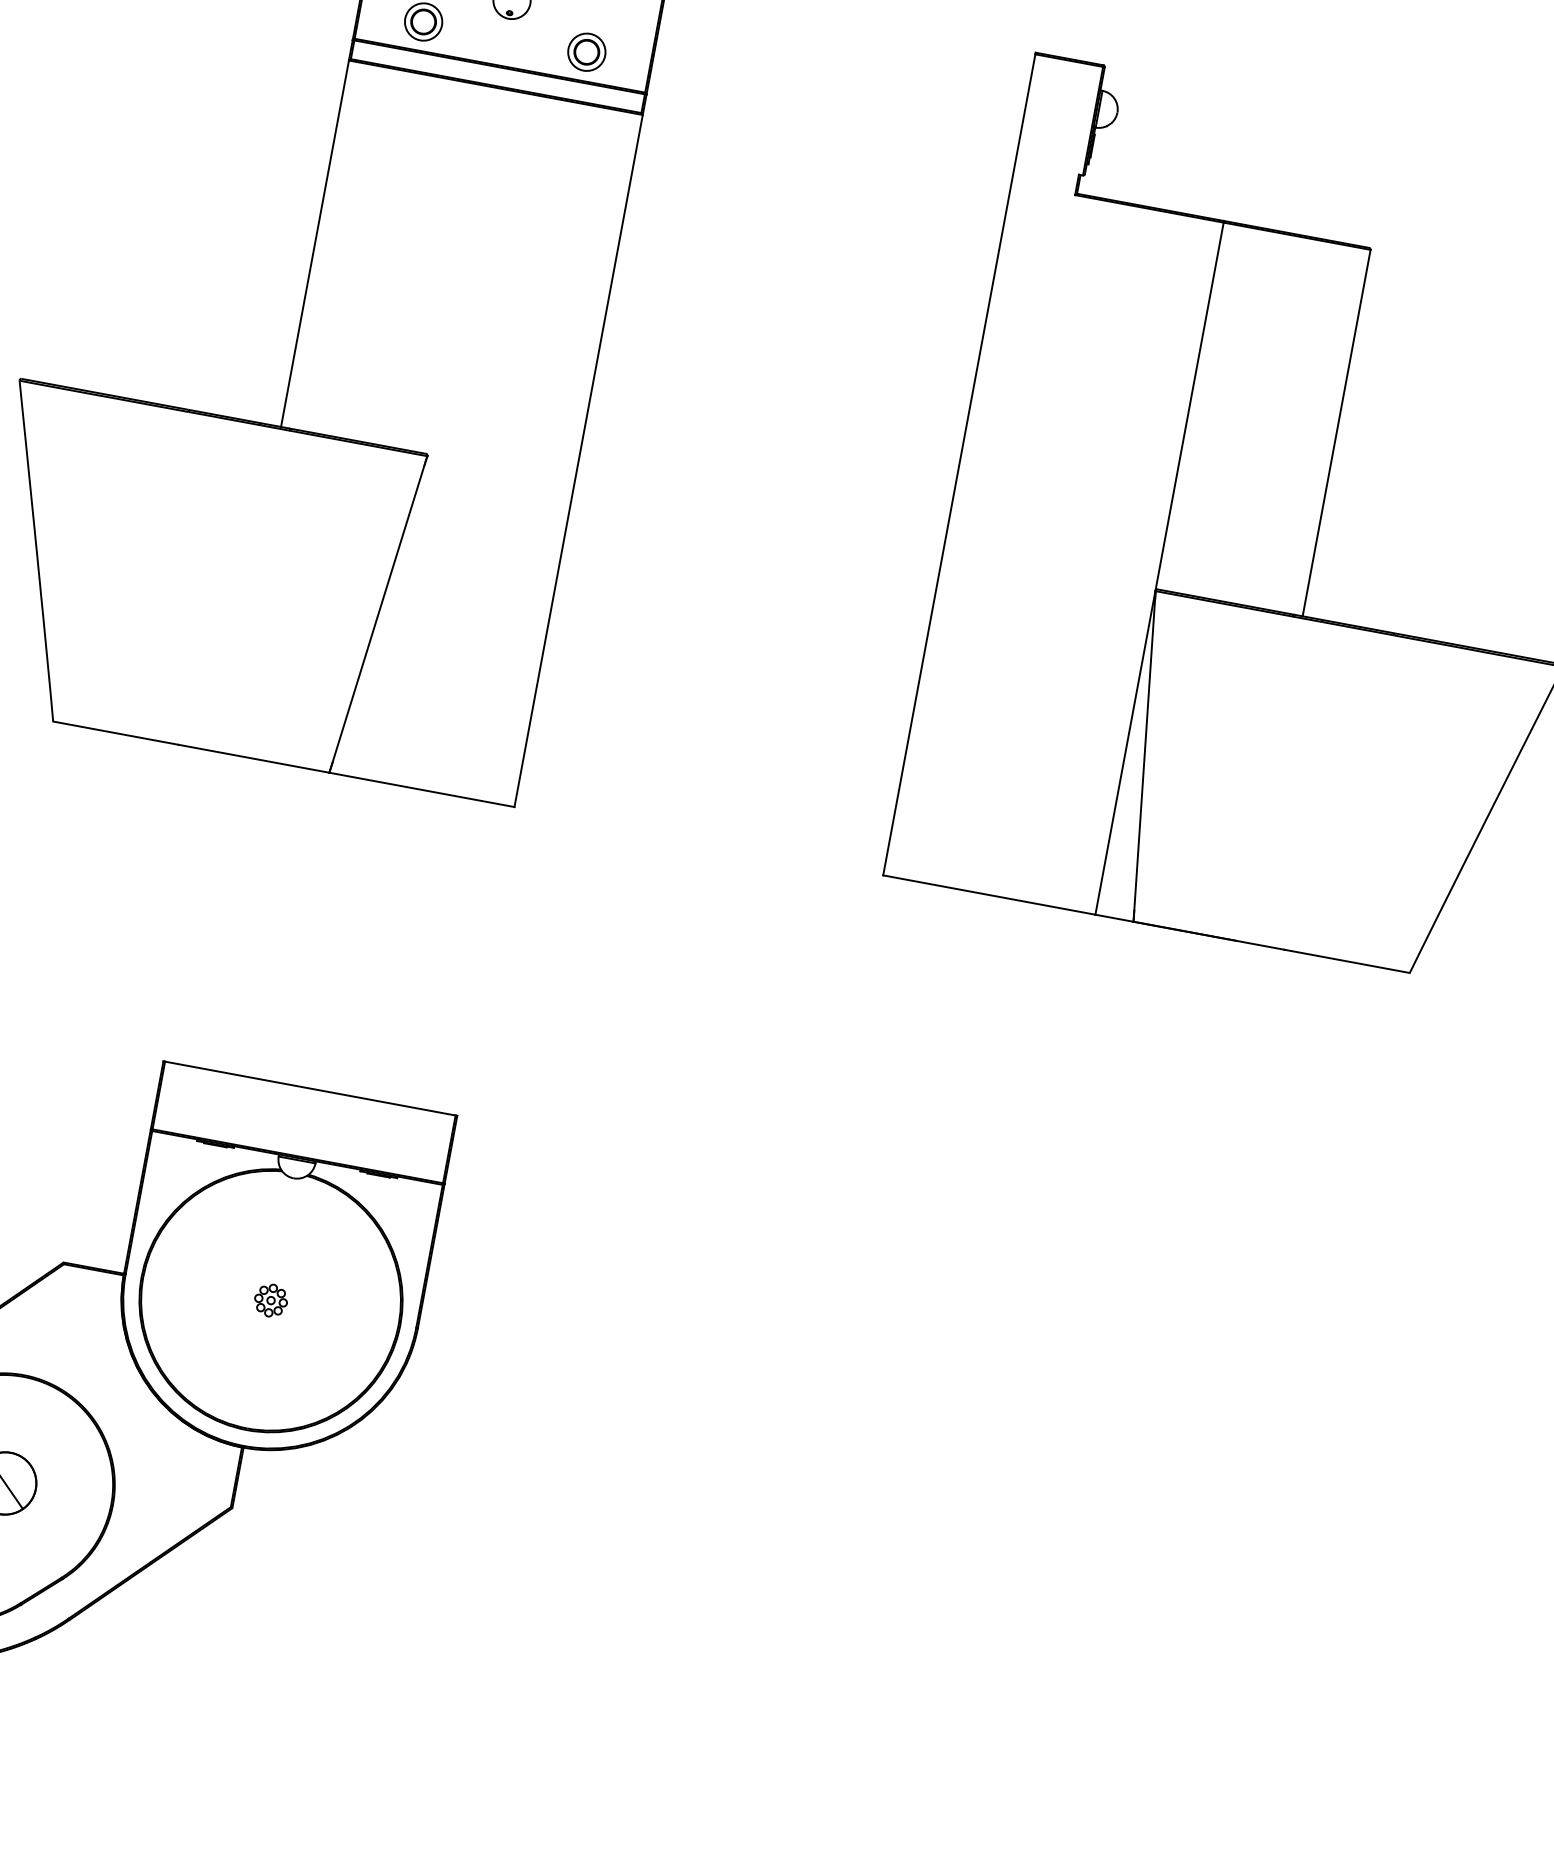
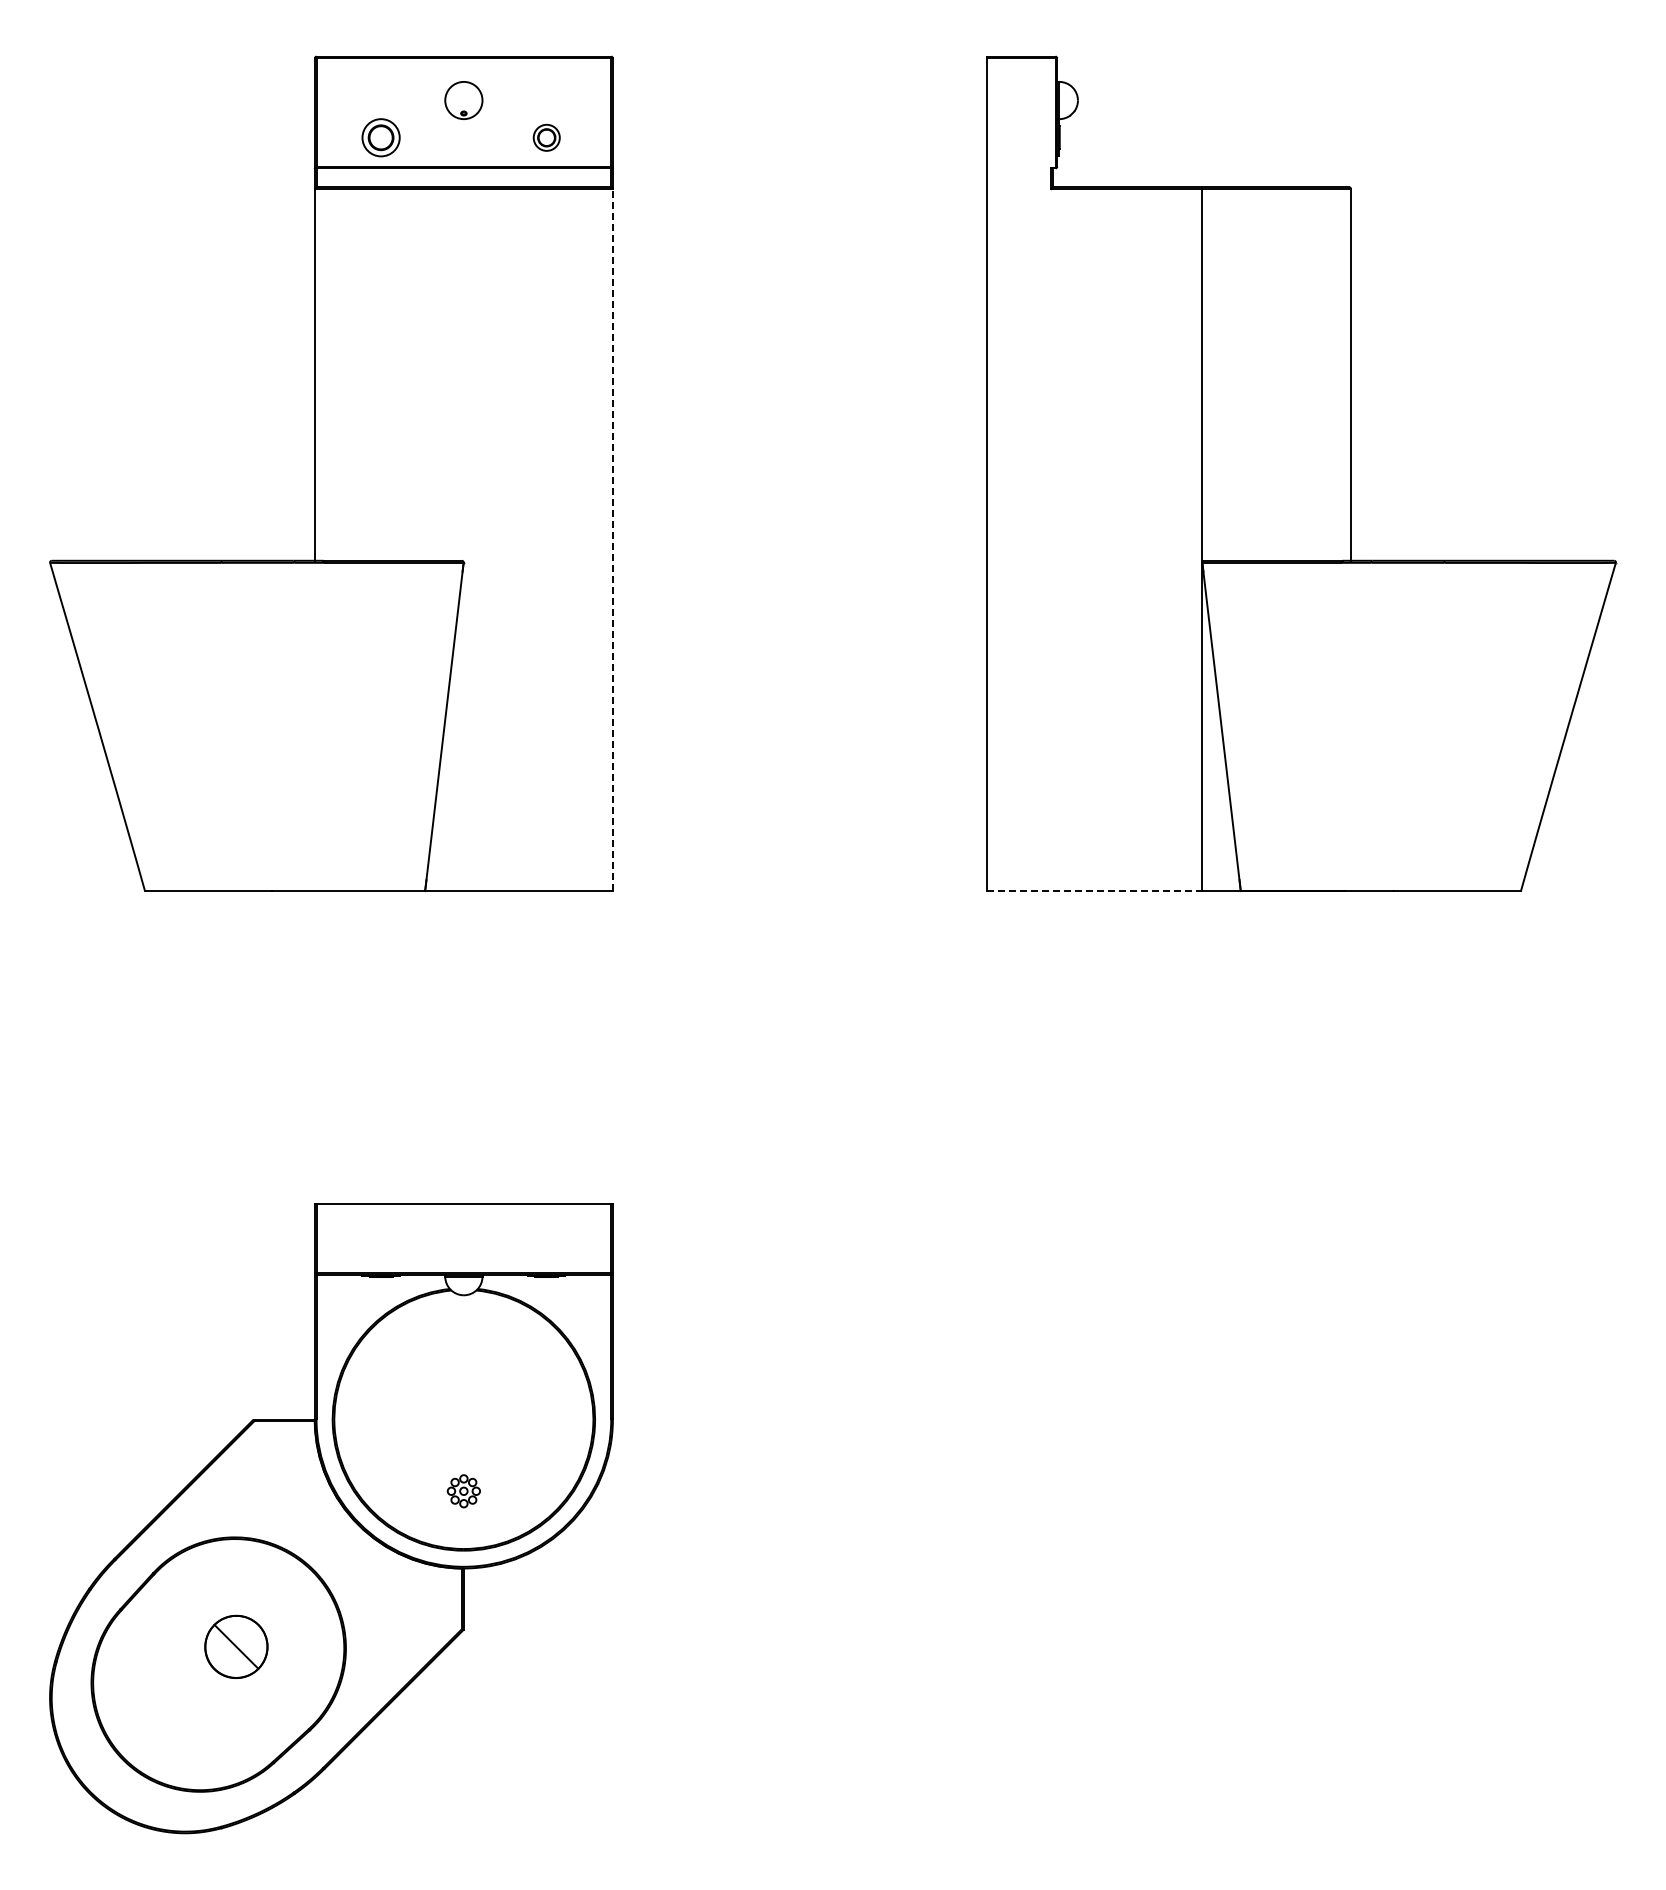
part: (586, 51) -> (546, 137), size x0.7
line: (578, 461) -> (612, 540), solid -> dashed
line: (989, 895) -> (1094, 891), solid -> dashed
part: (270, 1300) -> (463, 1491), moved

